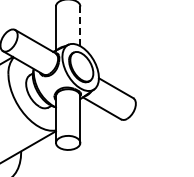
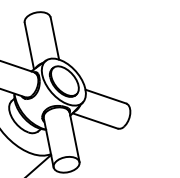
line: (80, 26) -> (54, 38), dashed -> solid

